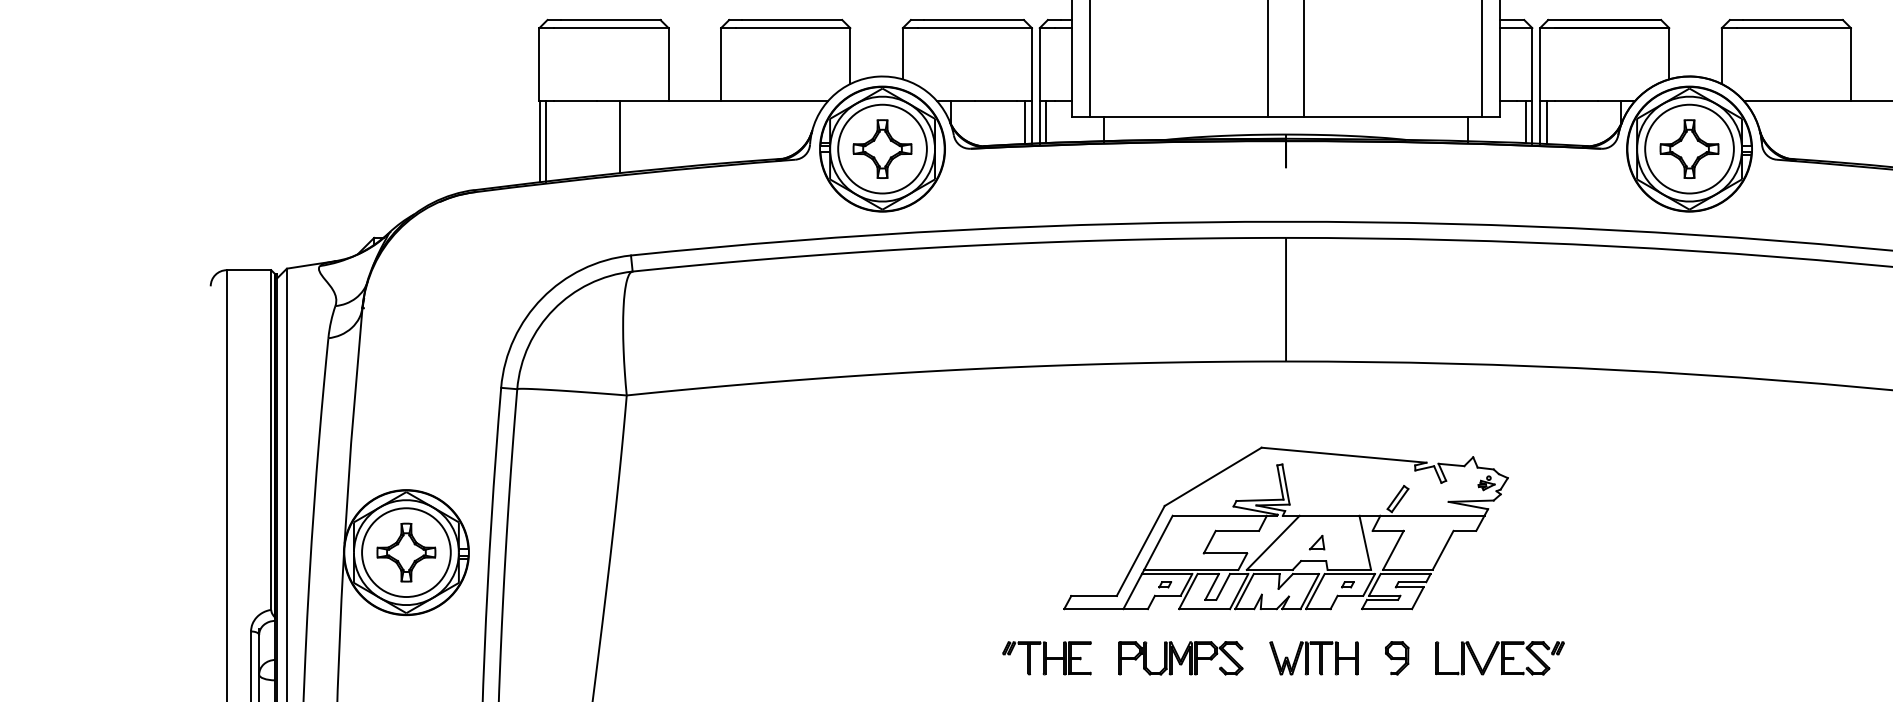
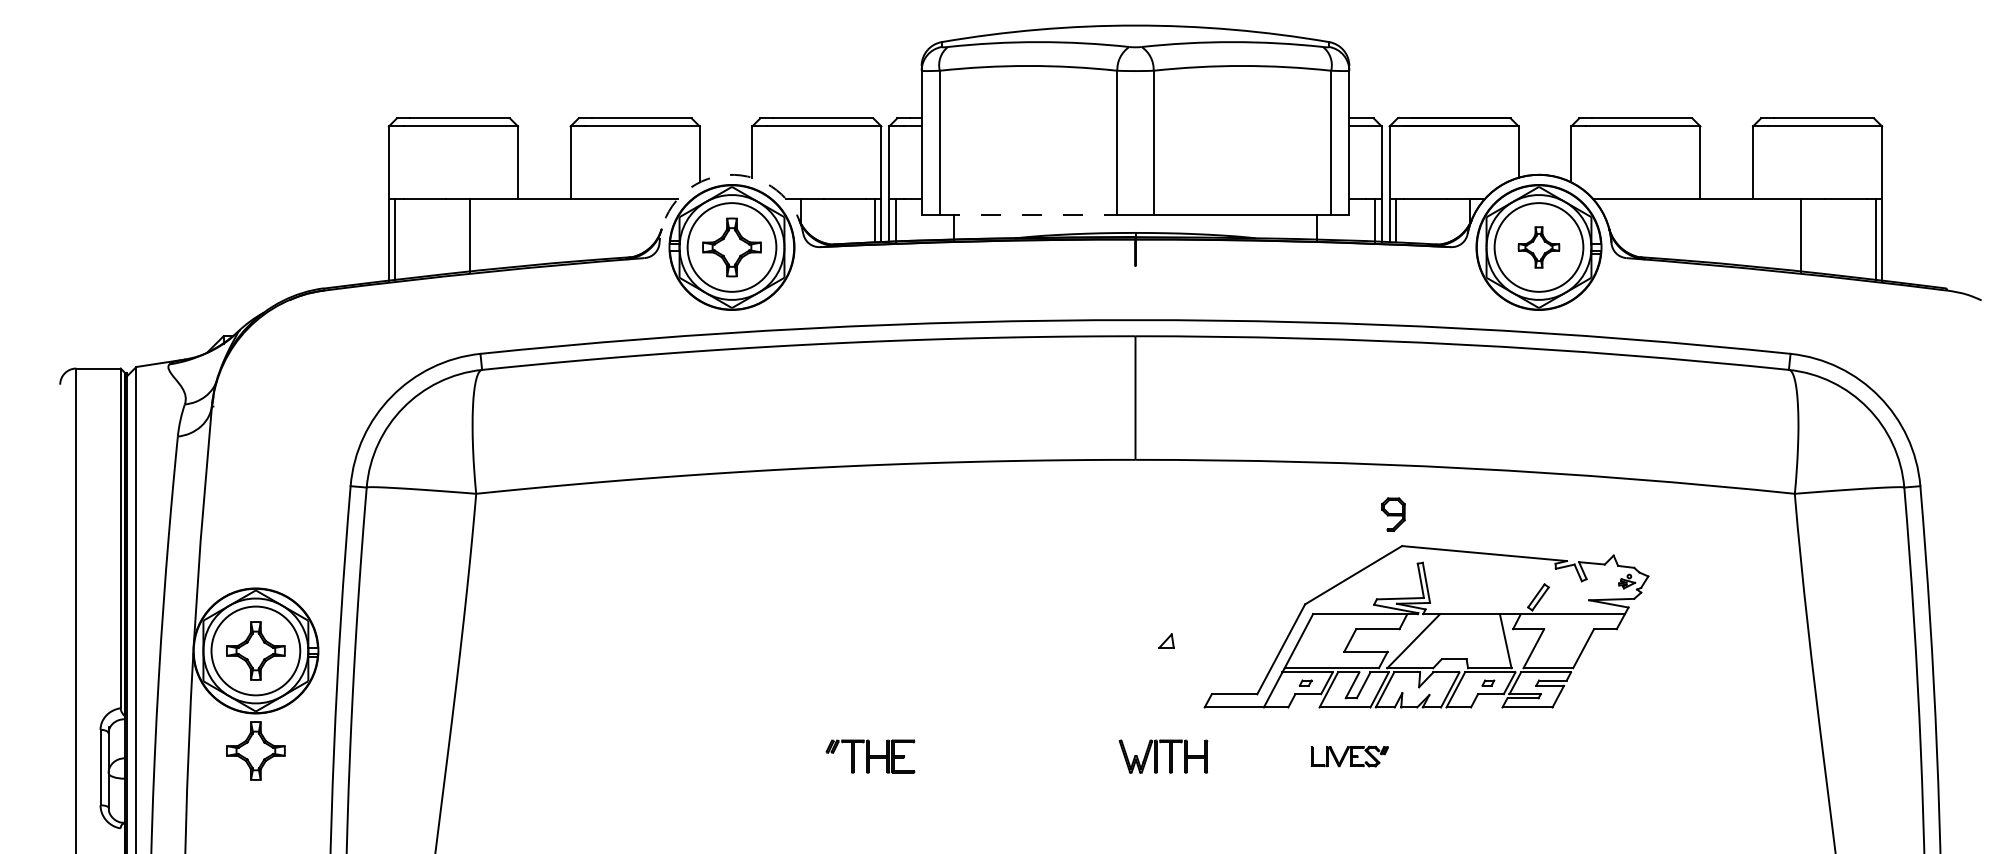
arc: (878, 77) -> (727, 175), solid -> dashed
line: (1179, 117) -> (1028, 215), solid -> dashed
part: (1689, 149) -> (1538, 247), size x0.7
part: (1286, 528) -> (1426, 626), moved
part: (406, 652) -> (255, 750), added
part: (1047, 658) -> (870, 756), moved
part: (1180, 658) -> (1029, 756), removed
part: (1397, 658) -> (1393, 514), moved
part: (1500, 658) -> (1349, 756), size x0.6

